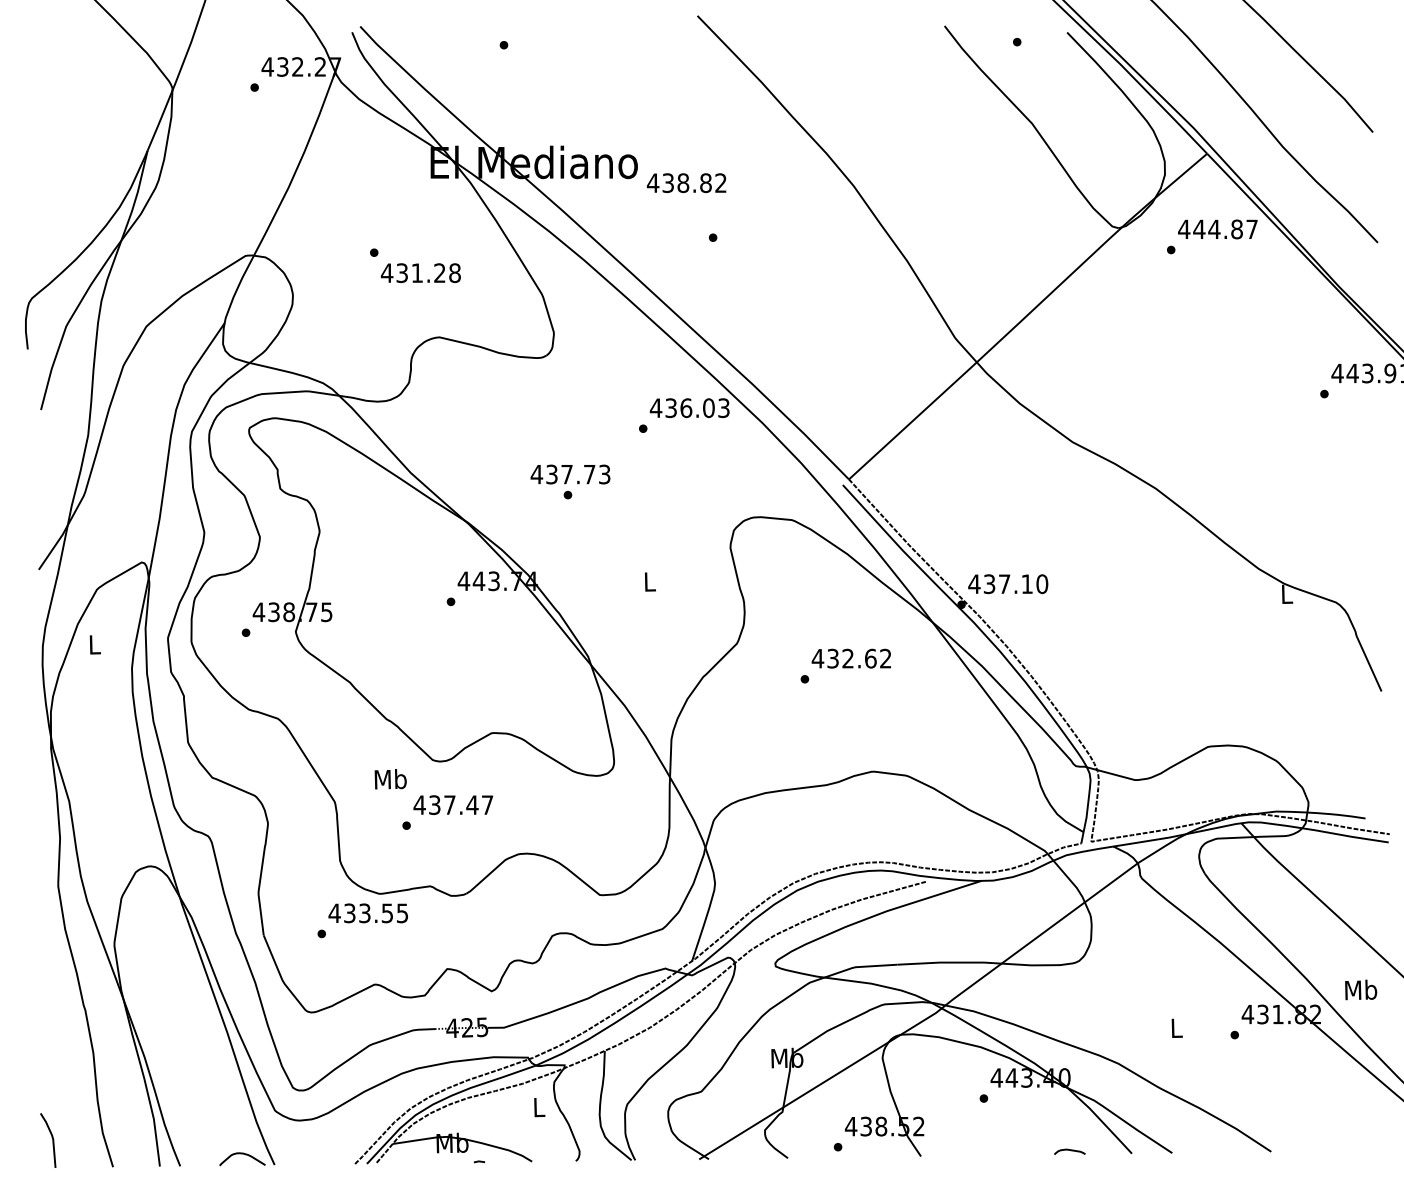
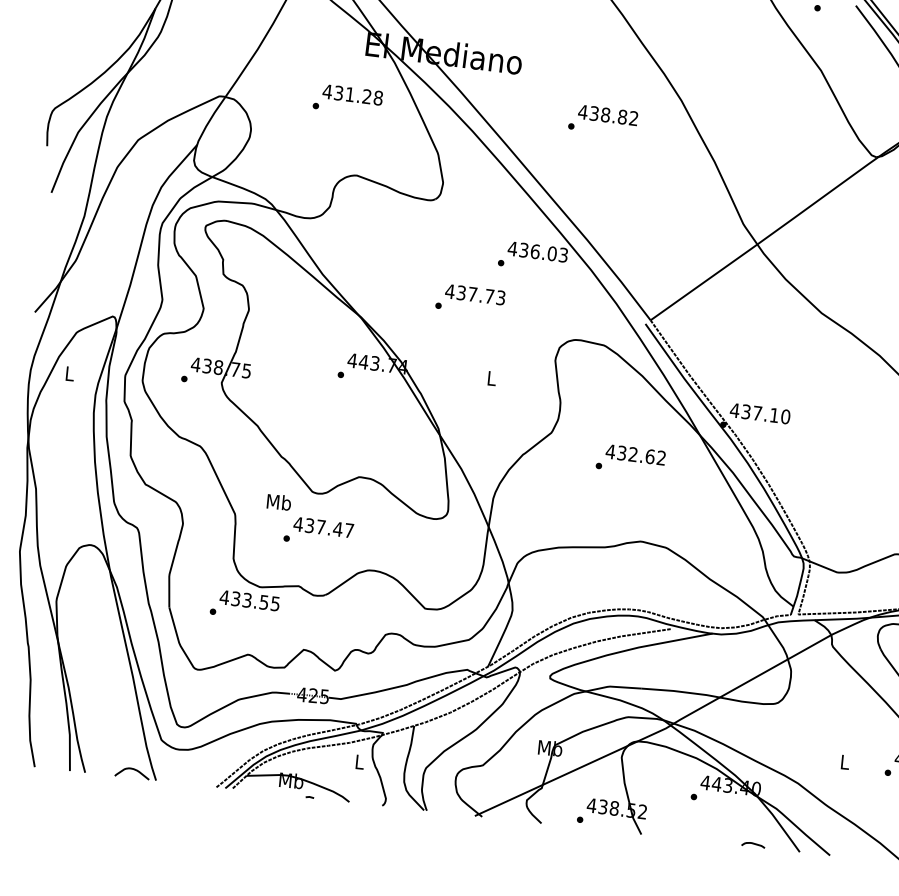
text: (686, 183) -> (608, 115), moved
text: (420, 273) -> (352, 95), moved
text: (570, 474) -> (475, 294), moved

